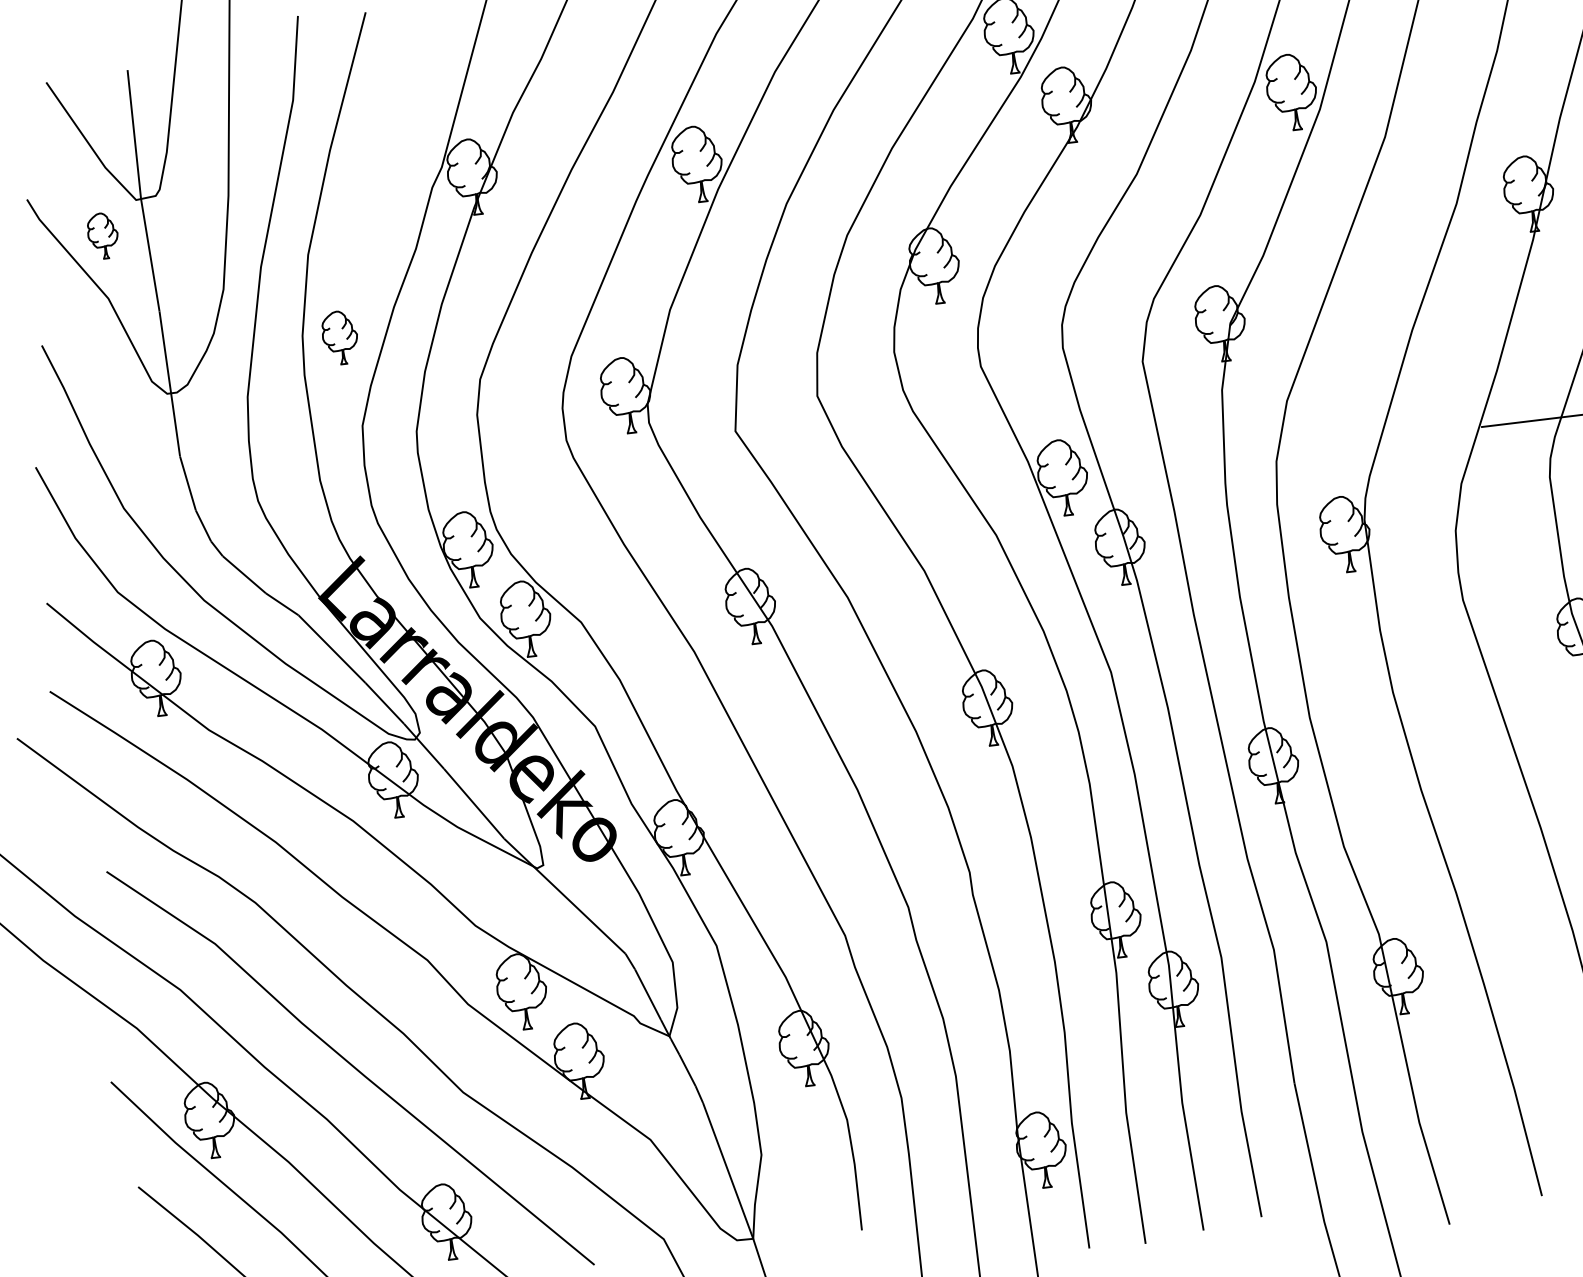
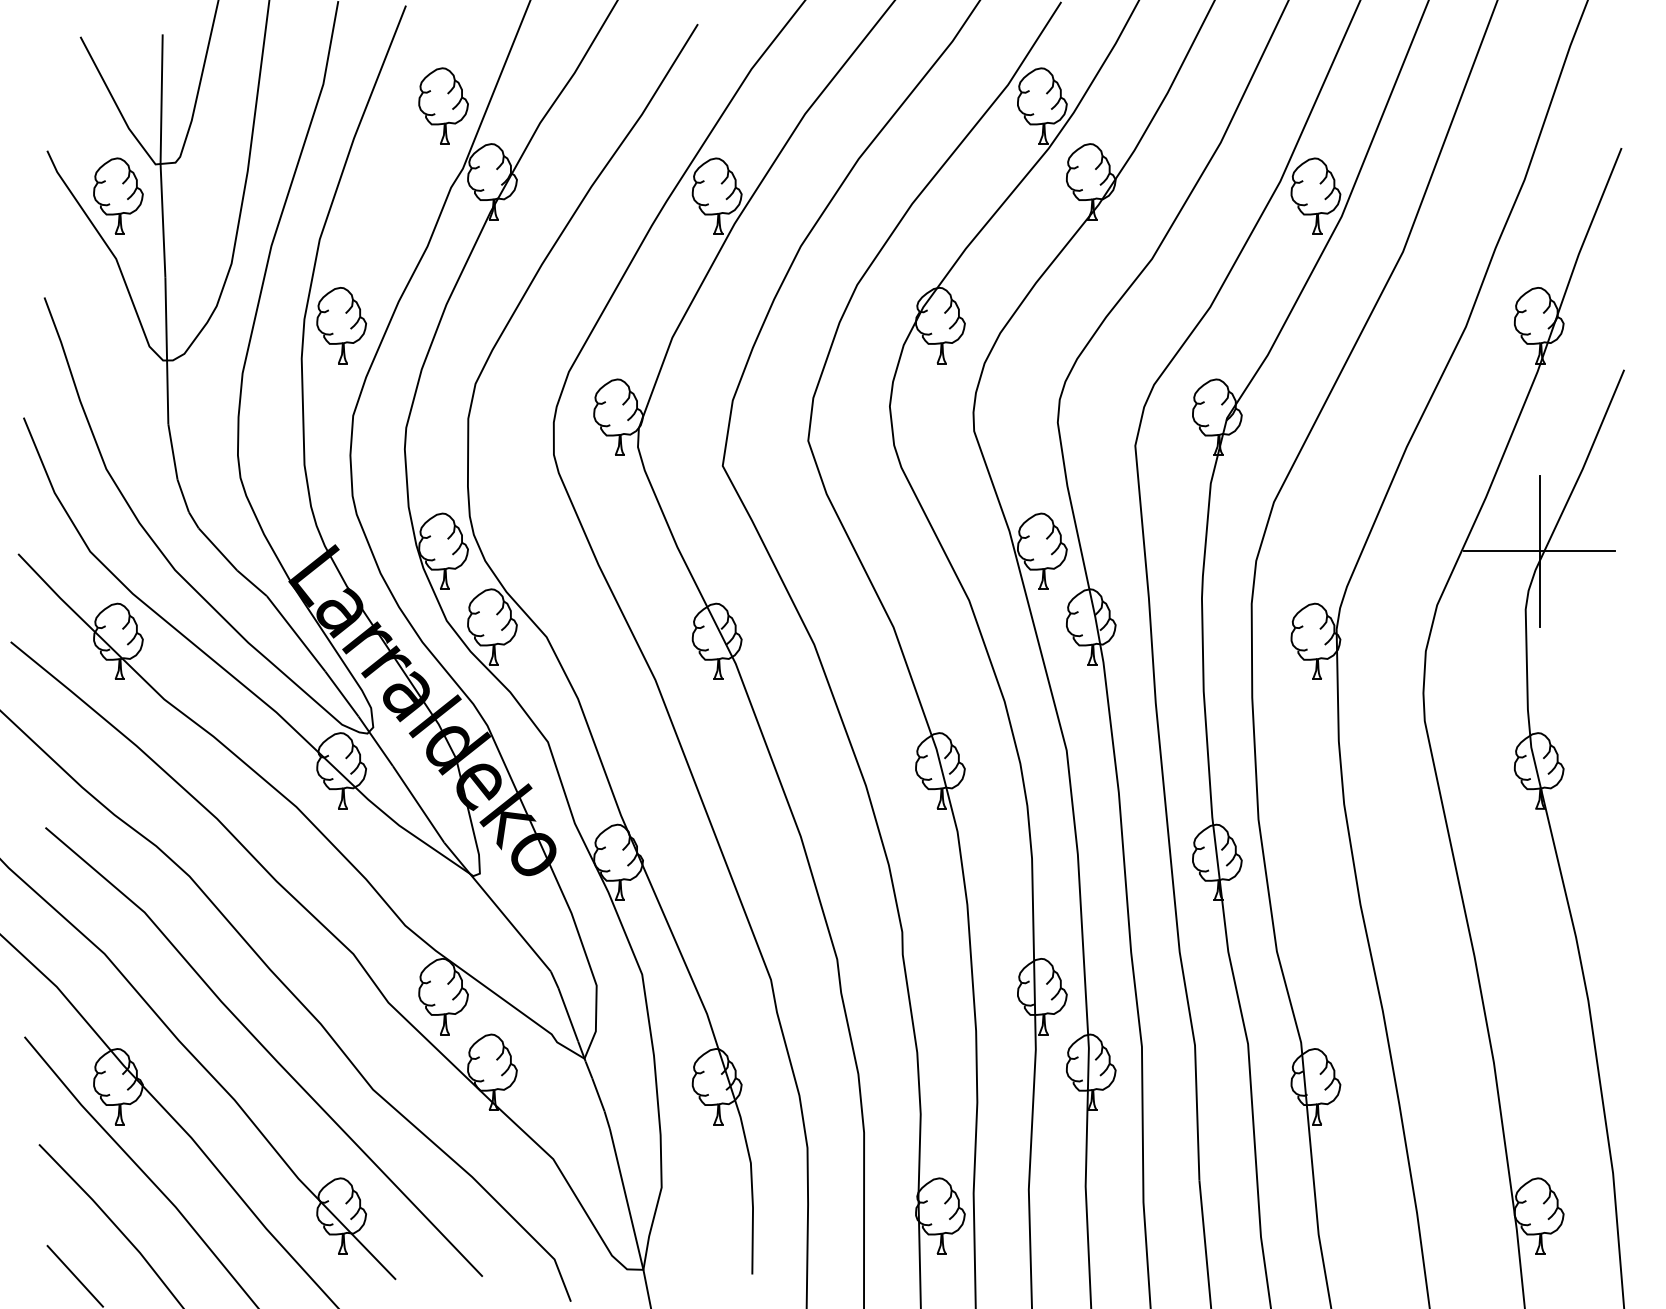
part: (414, 106) -> (443, 105), added
part: (103, 235) -> (118, 195), size x1.67
part: (340, 337) -> (341, 325), size x1.43
line: (1556, 417) -> (1539, 550), added

